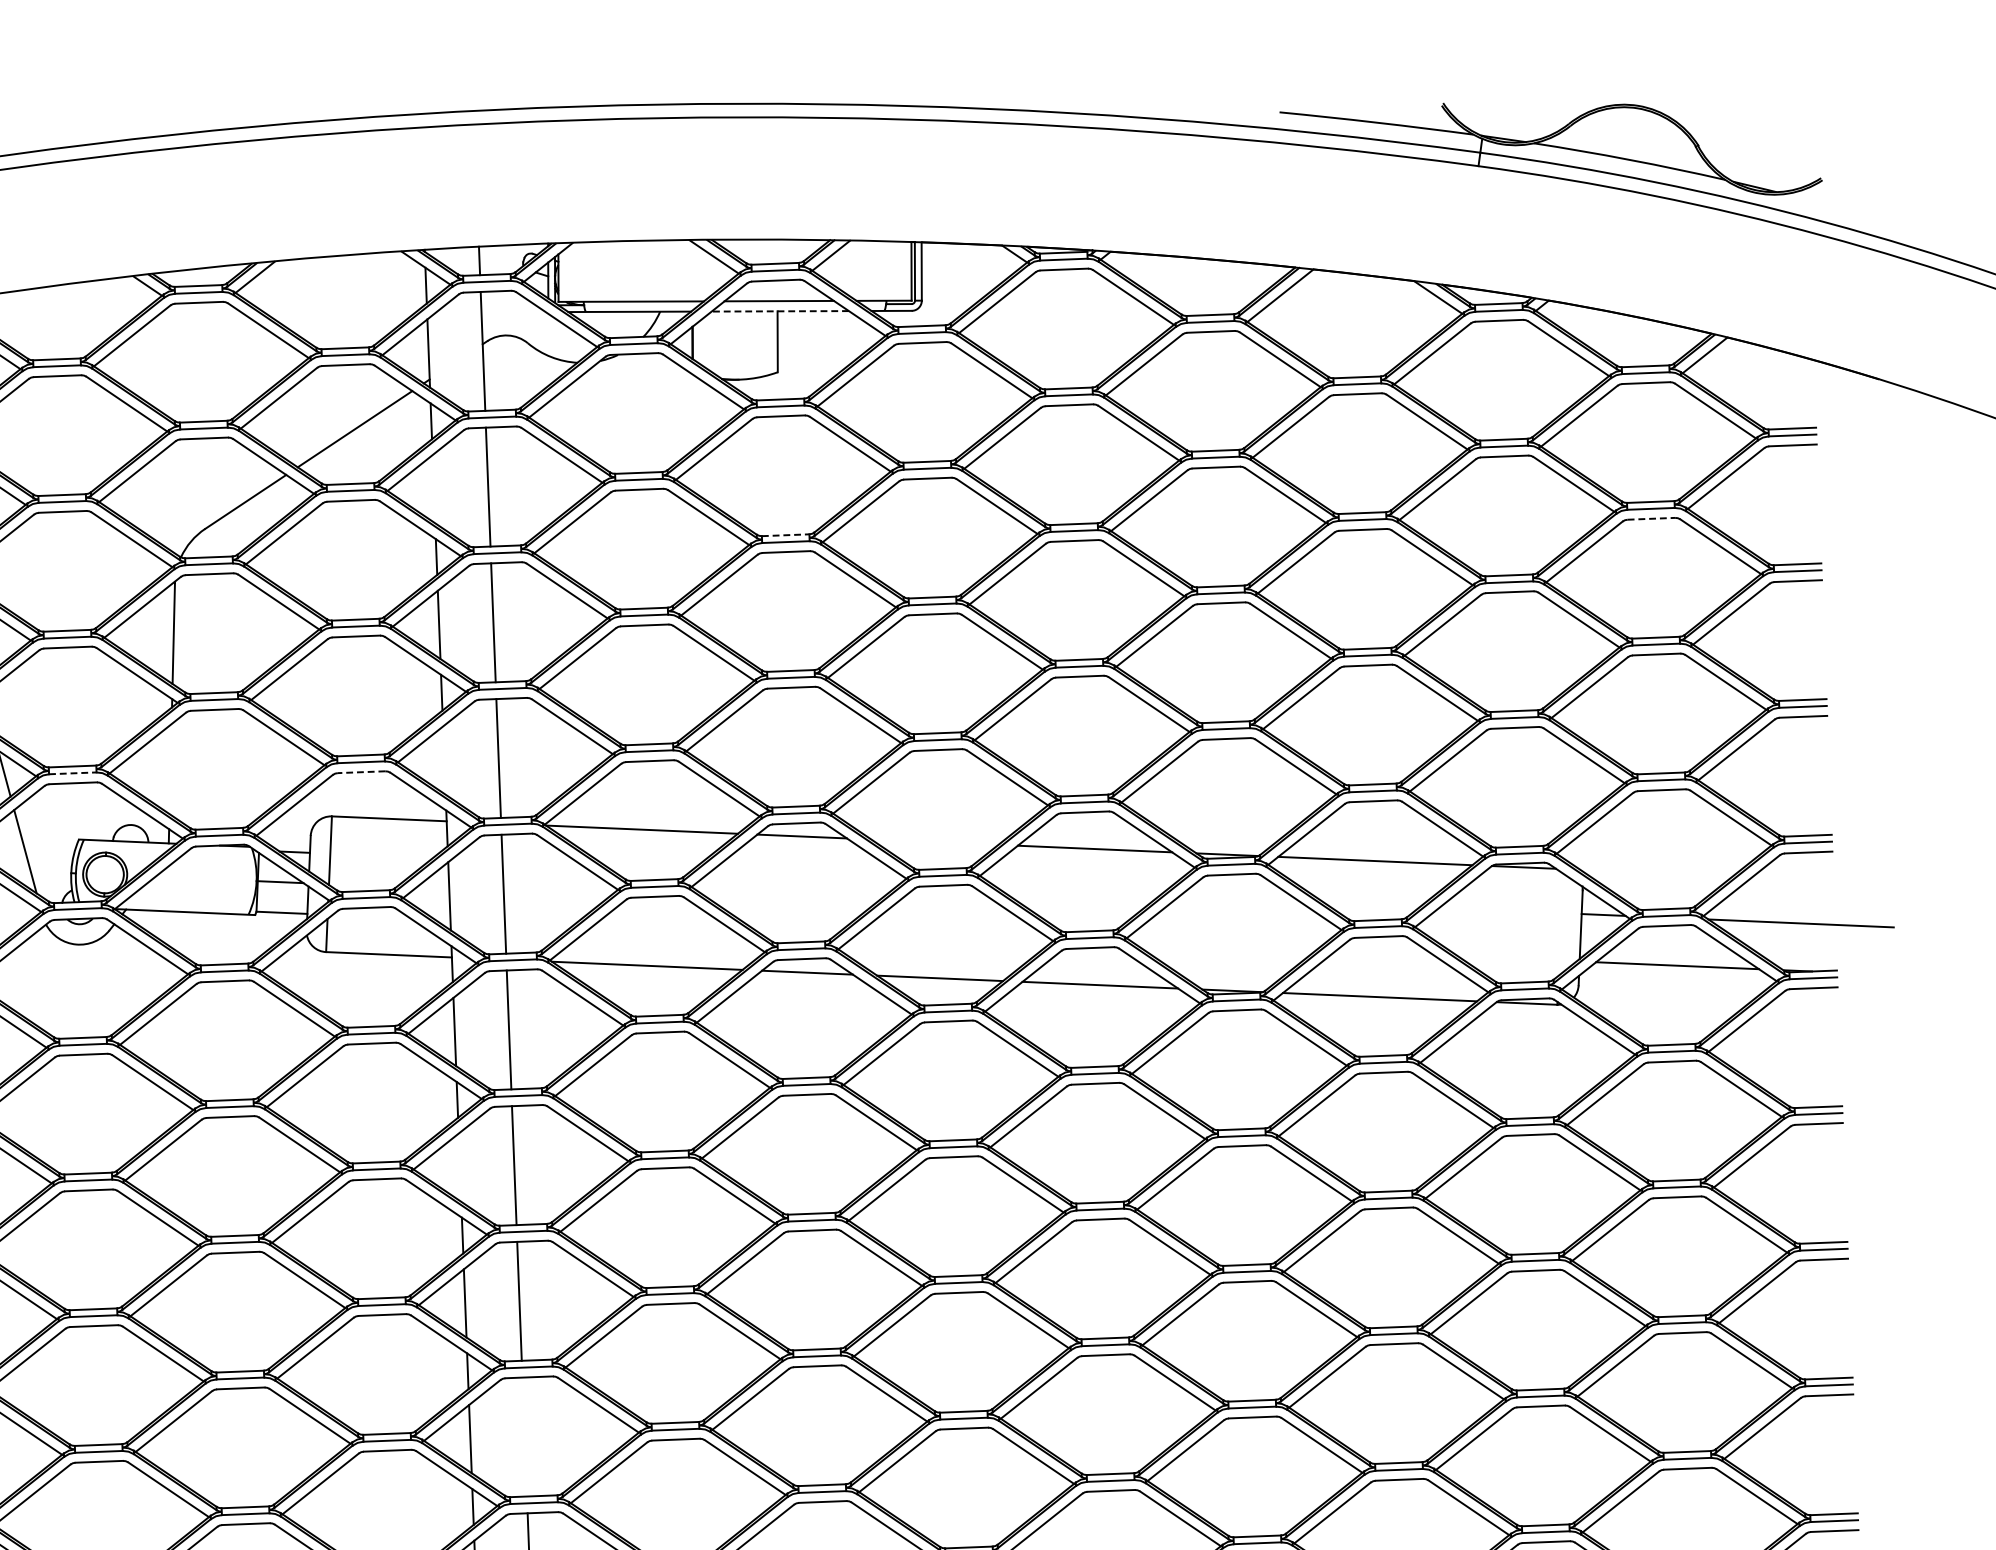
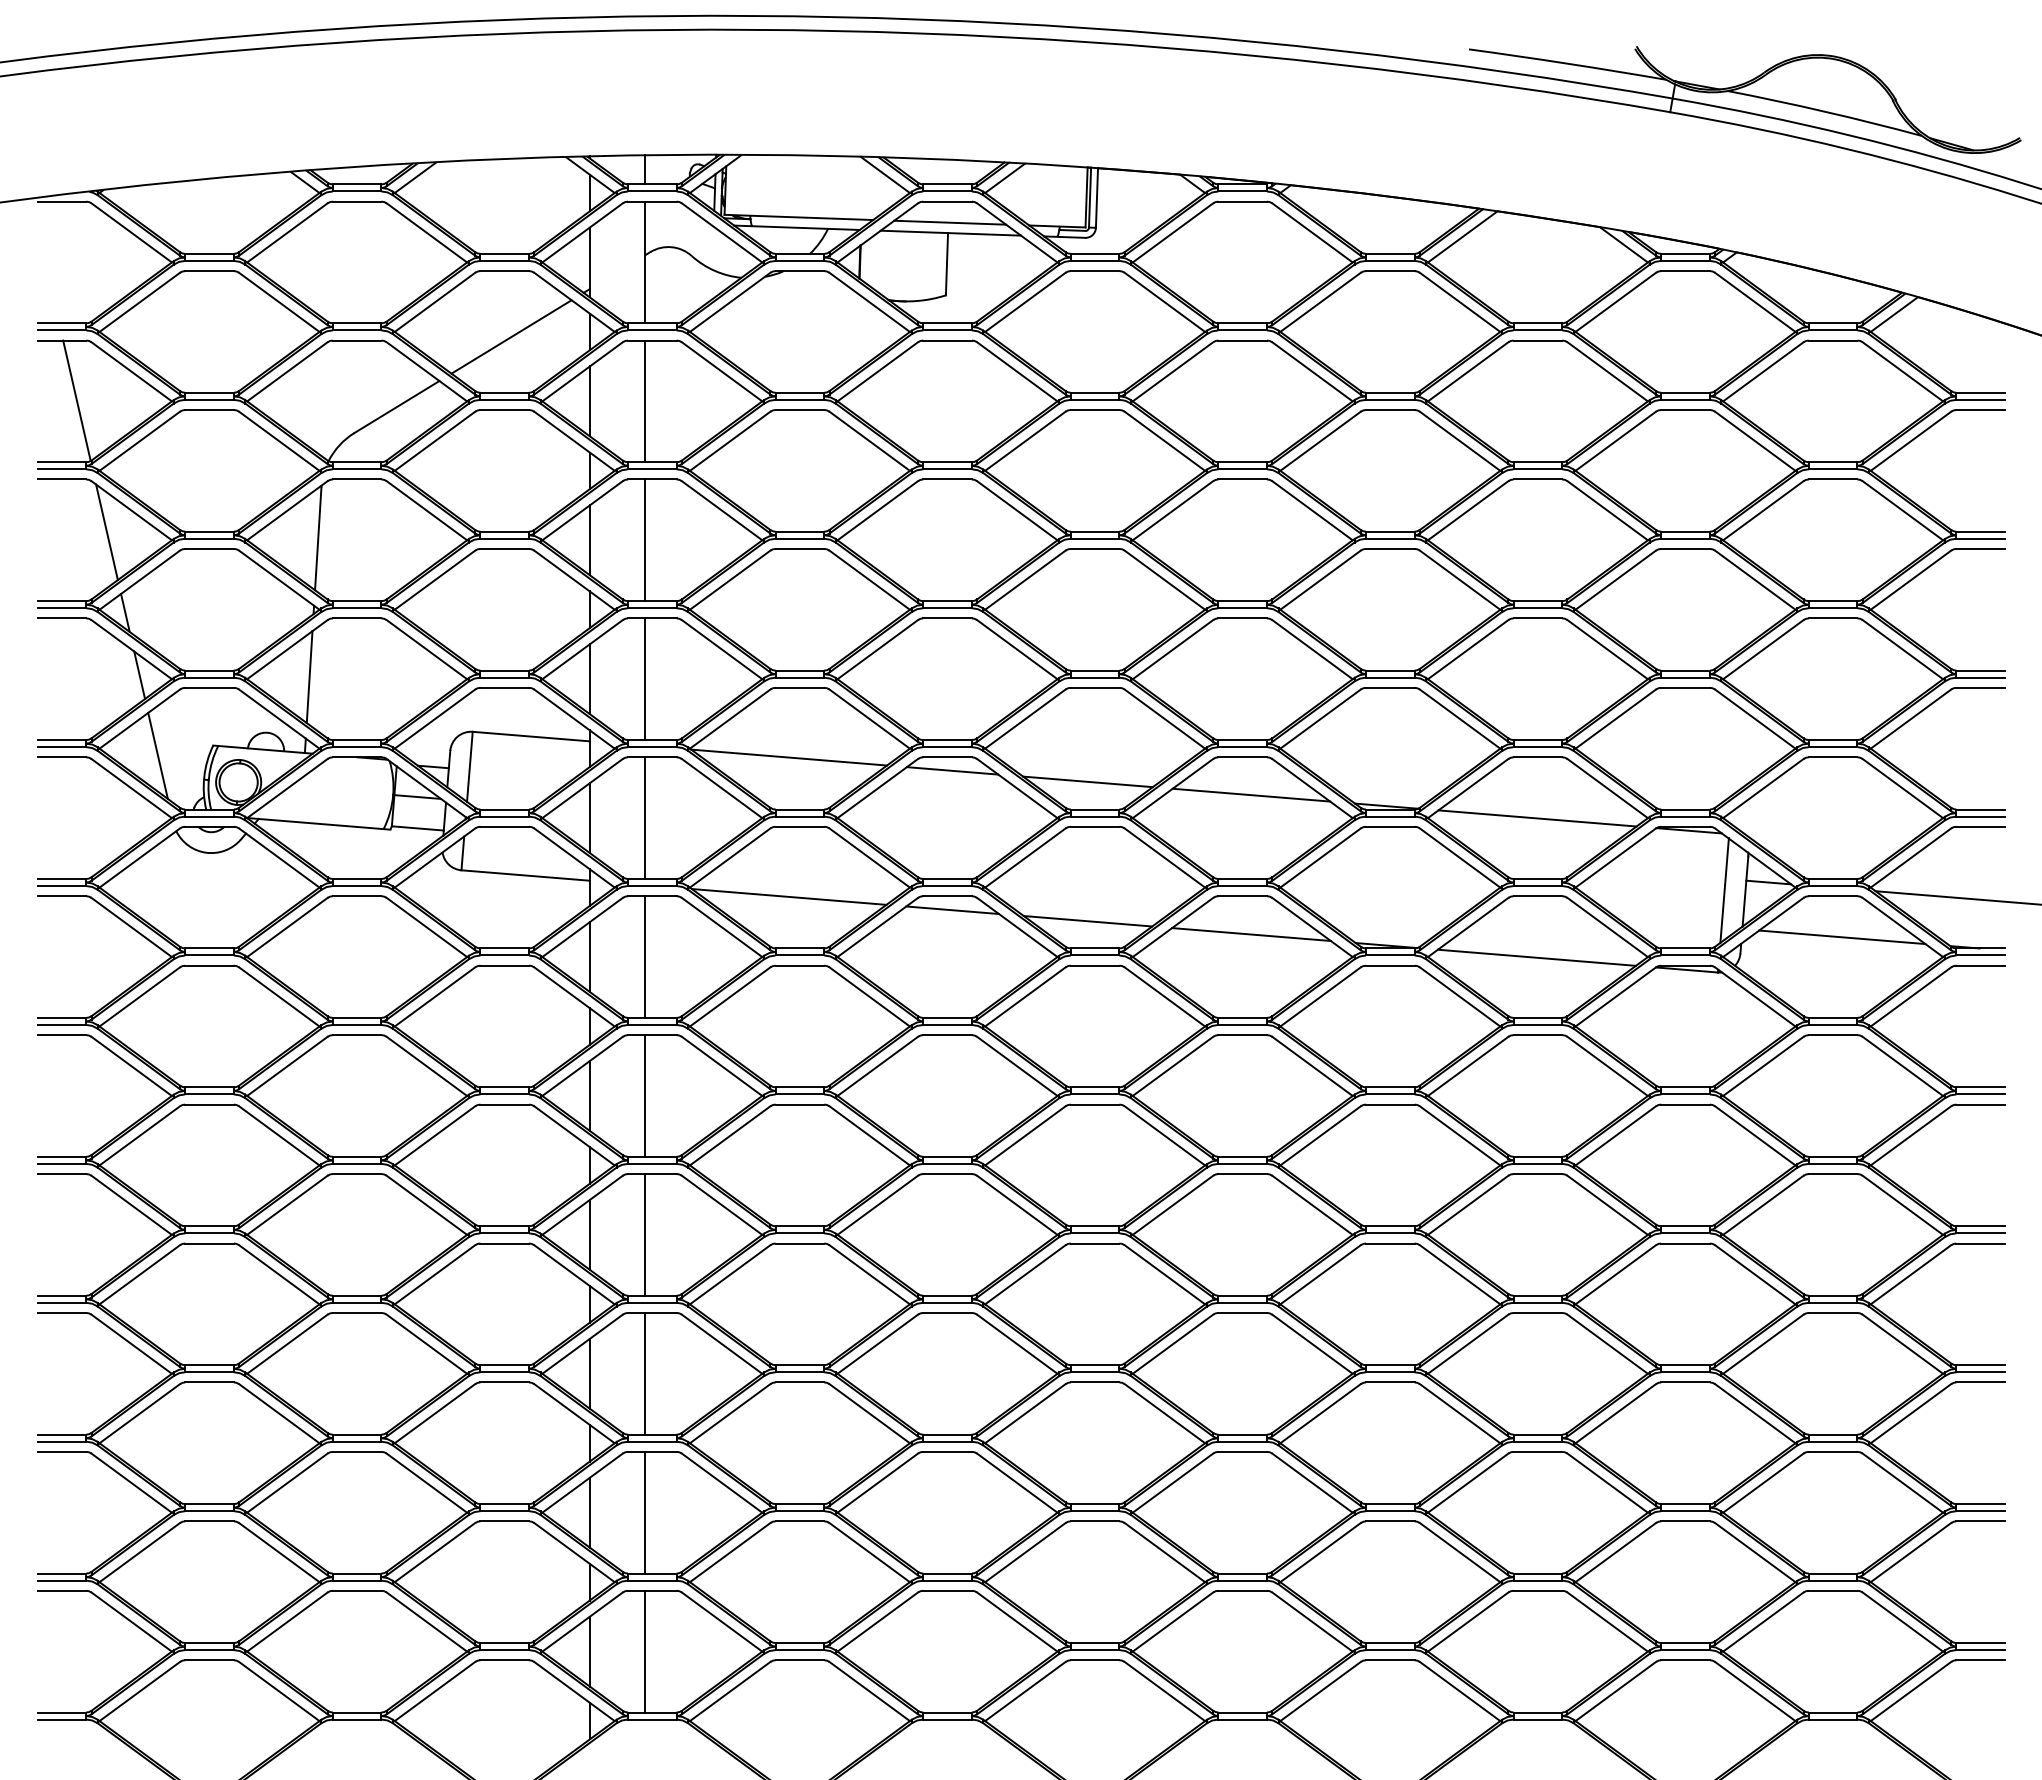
line: (779, 311) -> (950, 233), dashed -> solid
line: (433, 489) -> (589, 401), added
line: (1651, 518) -> (1833, 479), dashed -> solid
line: (786, 535) -> (948, 462), dashed -> solid
line: (444, 760) -> (589, 679), added
line: (170, 769) -> (309, 677), added
line: (361, 771) -> (504, 687), dashed -> solid
line: (73, 773) -> (210, 677), dashed -> solid
line: (934, 841) -> (1087, 781), added
line: (1560, 924) -> (1724, 890), added
line: (459, 1167) -> (589, 1095), added
line: (524, 1436) -> (645, 1373), added

